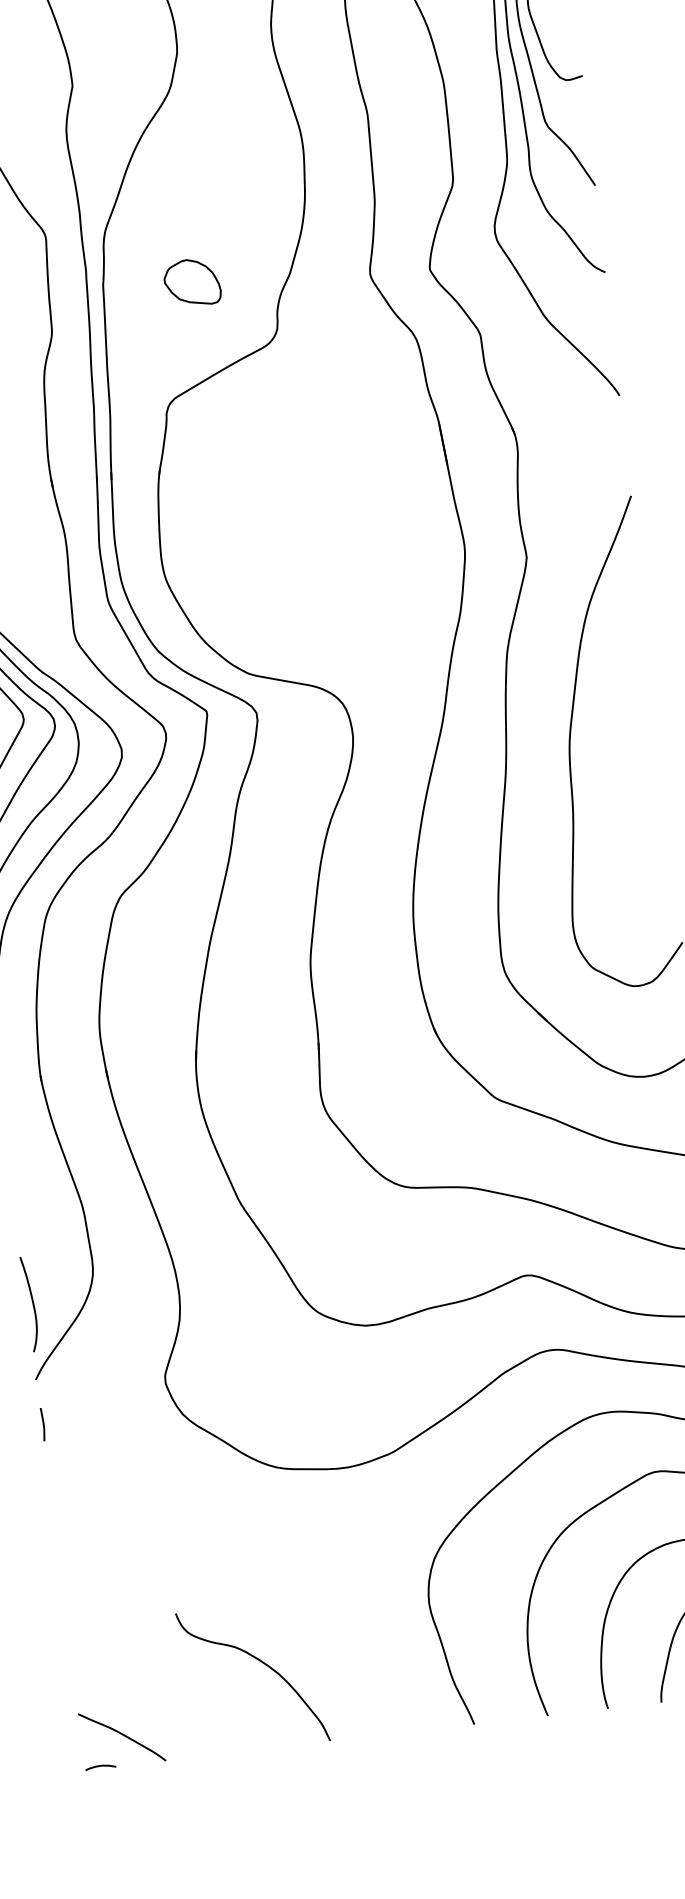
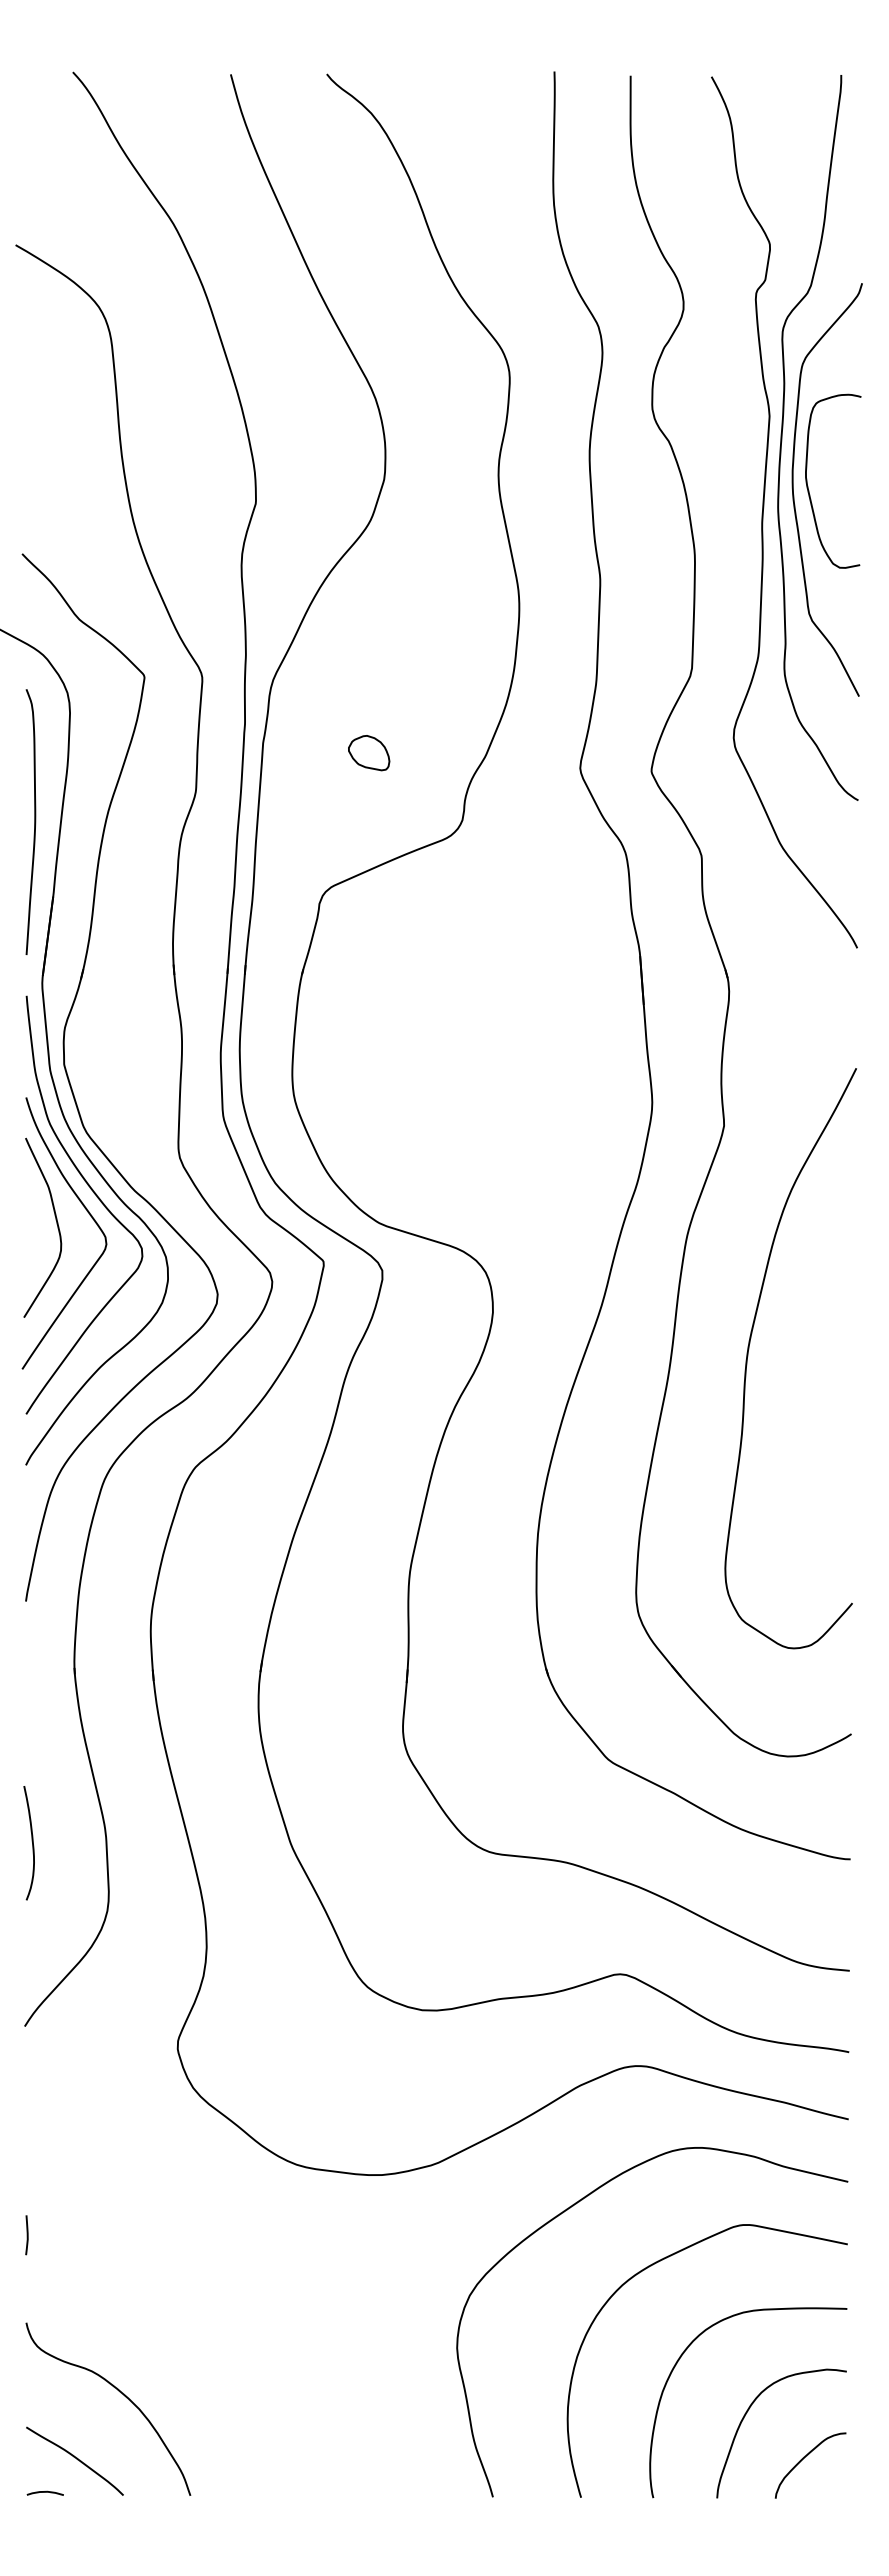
part: (192, 283) -> (369, 753), size x0.62
curve: (31, 1302) -> (31, 1841), moved
line: (42, 1424) -> (26, 2235), moved
curve: (260, 1662) -> (119, 2392), moved

